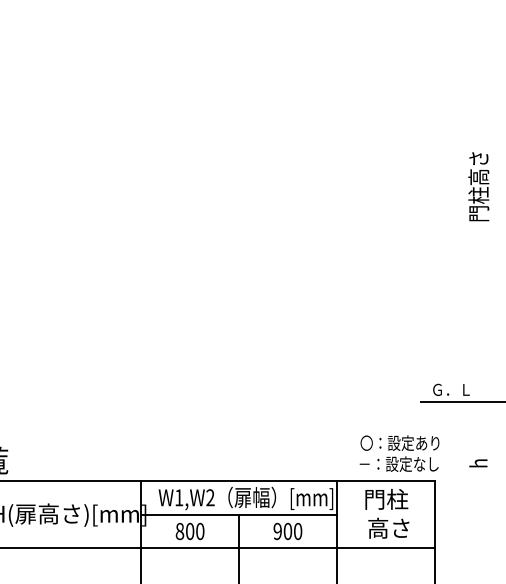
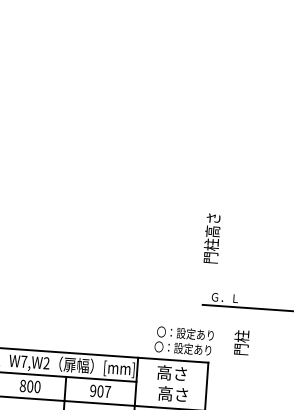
text: (478, 186) -> (211, 238), moved
text: (478, 450) -> (241, 342), h -> 門柱
text: (398, 463) -> (183, 348), －：設定なし -> 〇：設定あり
text: (179, 497) -> (24, 361), W1,W2 -> W7,W2
text: (386, 498) -> (172, 372), 門柱 -> 高さ
text: (298, 531) -> (108, 391), 900 -> 907

